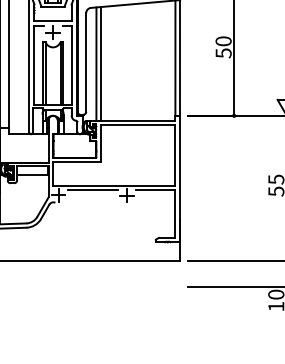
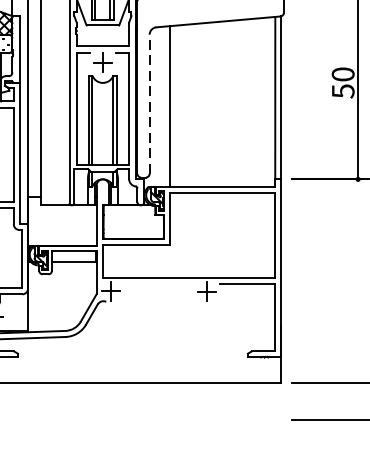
line: (86, 62) -> (150, 104), solid -> dashed
line: (96, 64) -> (164, 107), removed
line: (92, 190) -> (158, 284), removed

